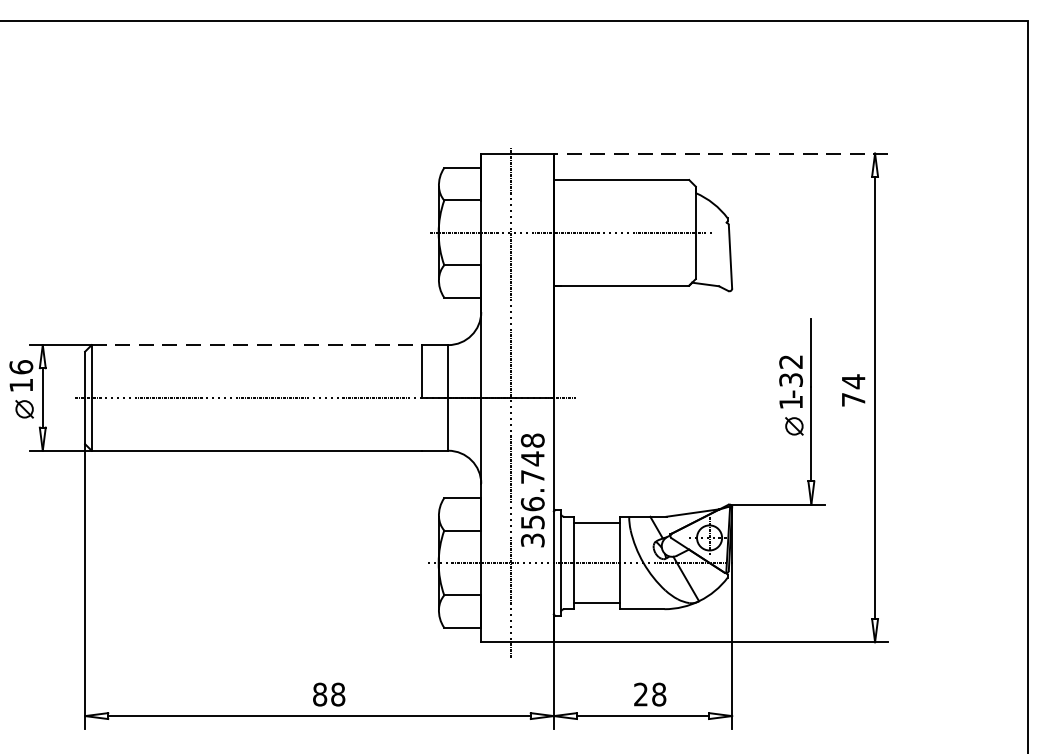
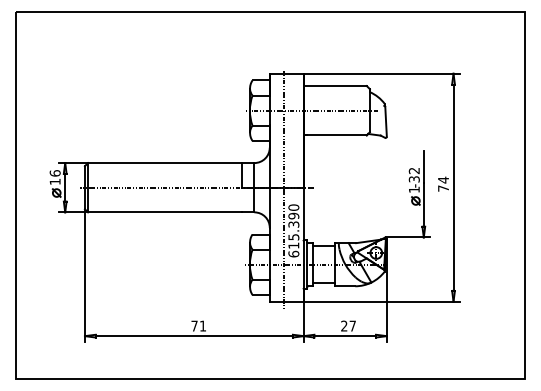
line: (720, 153) -> (381, 73), dashed -> solid
line: (257, 346) -> (165, 163), dashed -> solid
text: (532, 489) -> (293, 230), 356.748 -> 615.390
text: (328, 693) -> (198, 325), 88 -> 71
text: (658, 693) -> (352, 325), 28 -> 27

